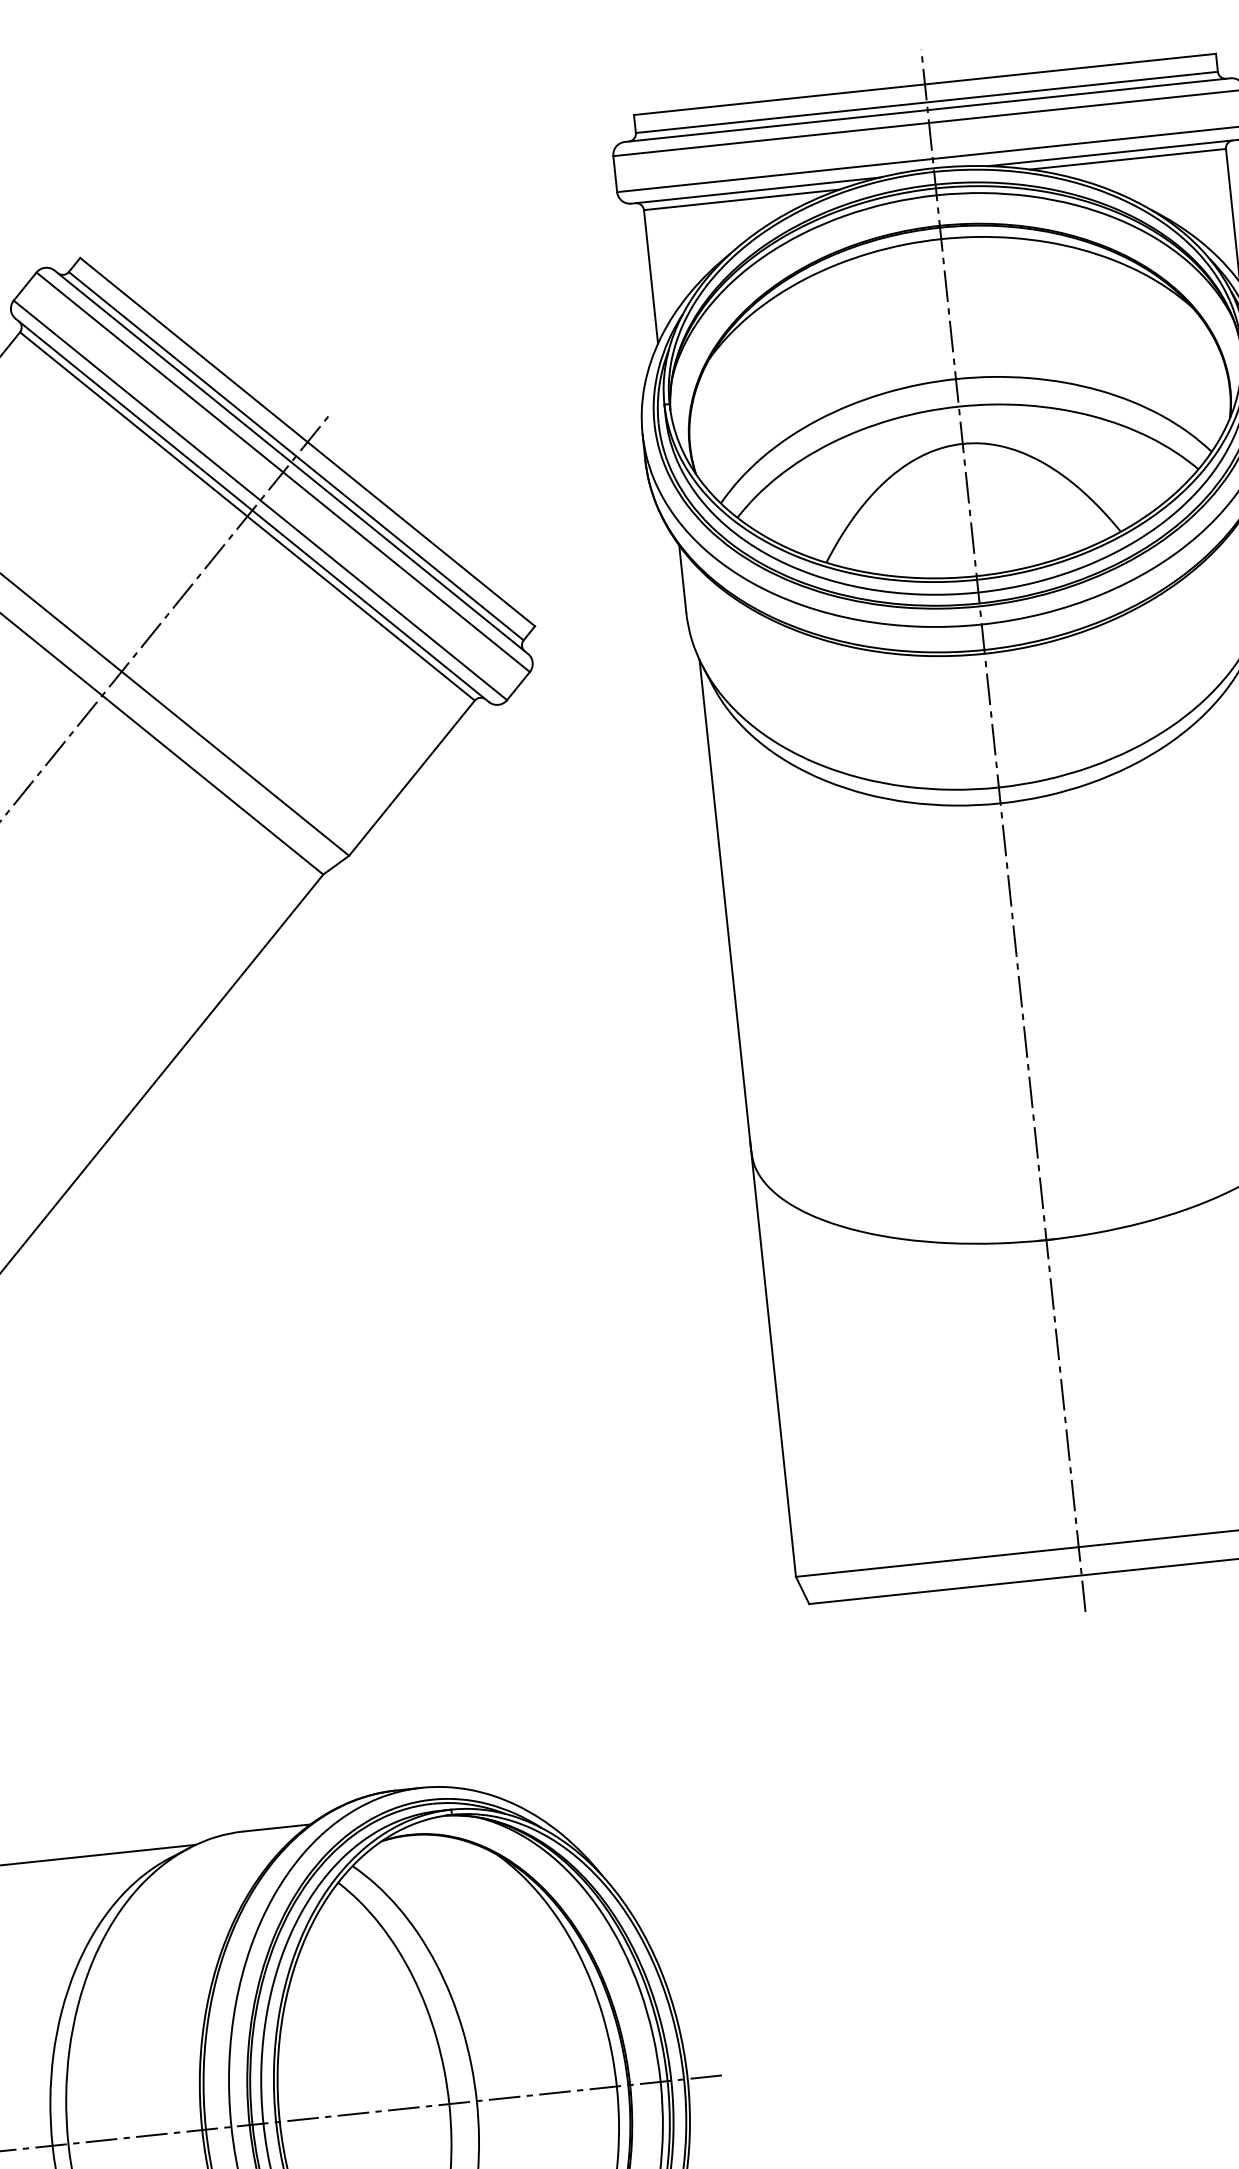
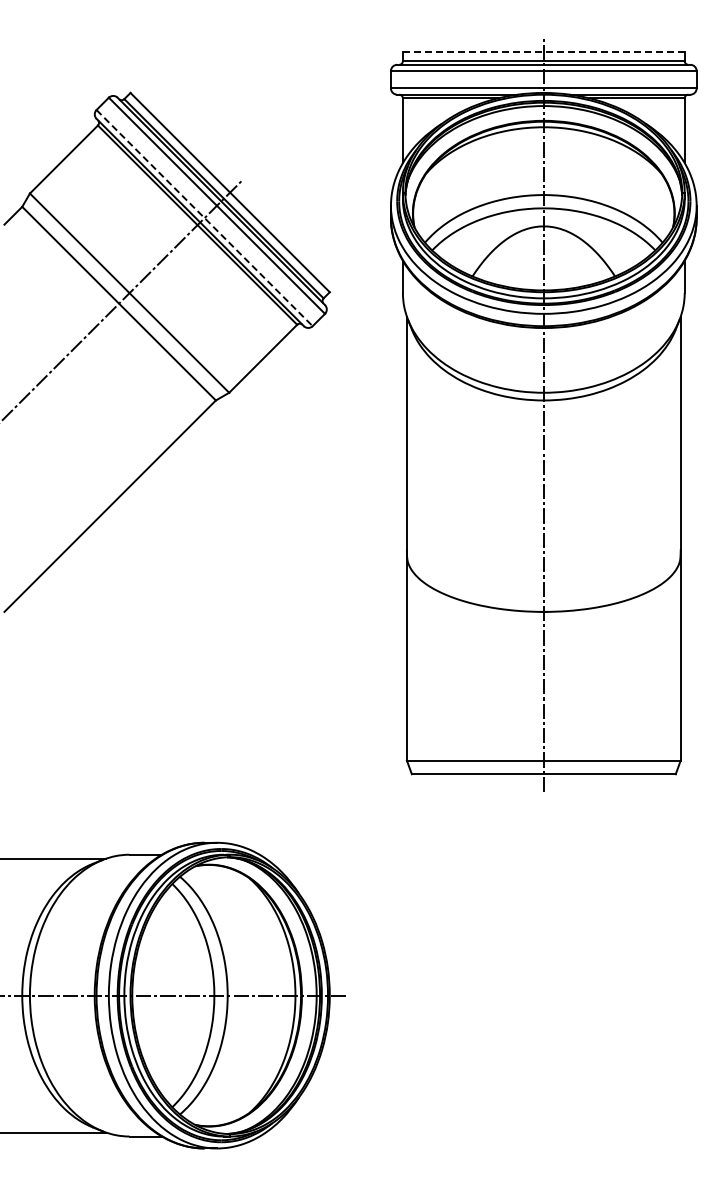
line: (924, 84) -> (543, 52), solid -> dashed
line: (260, 501) -> (204, 218), solid -> dashed

